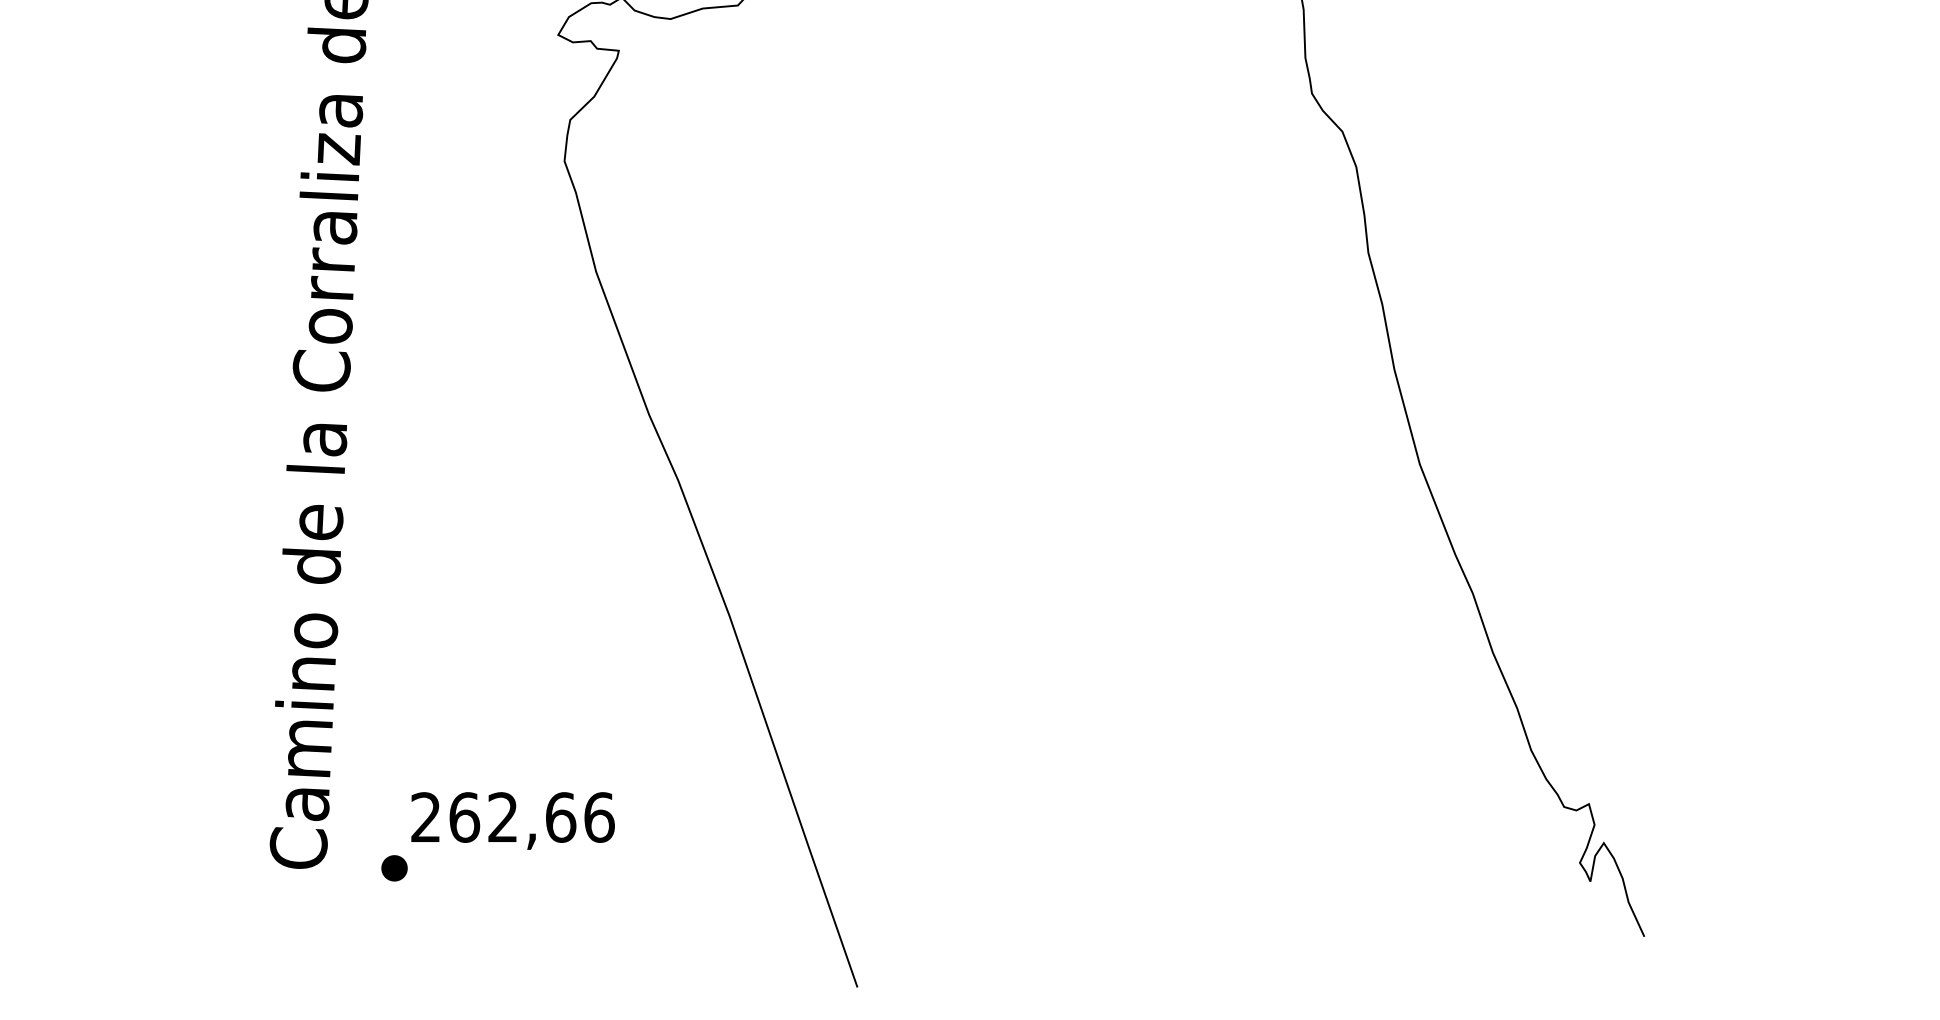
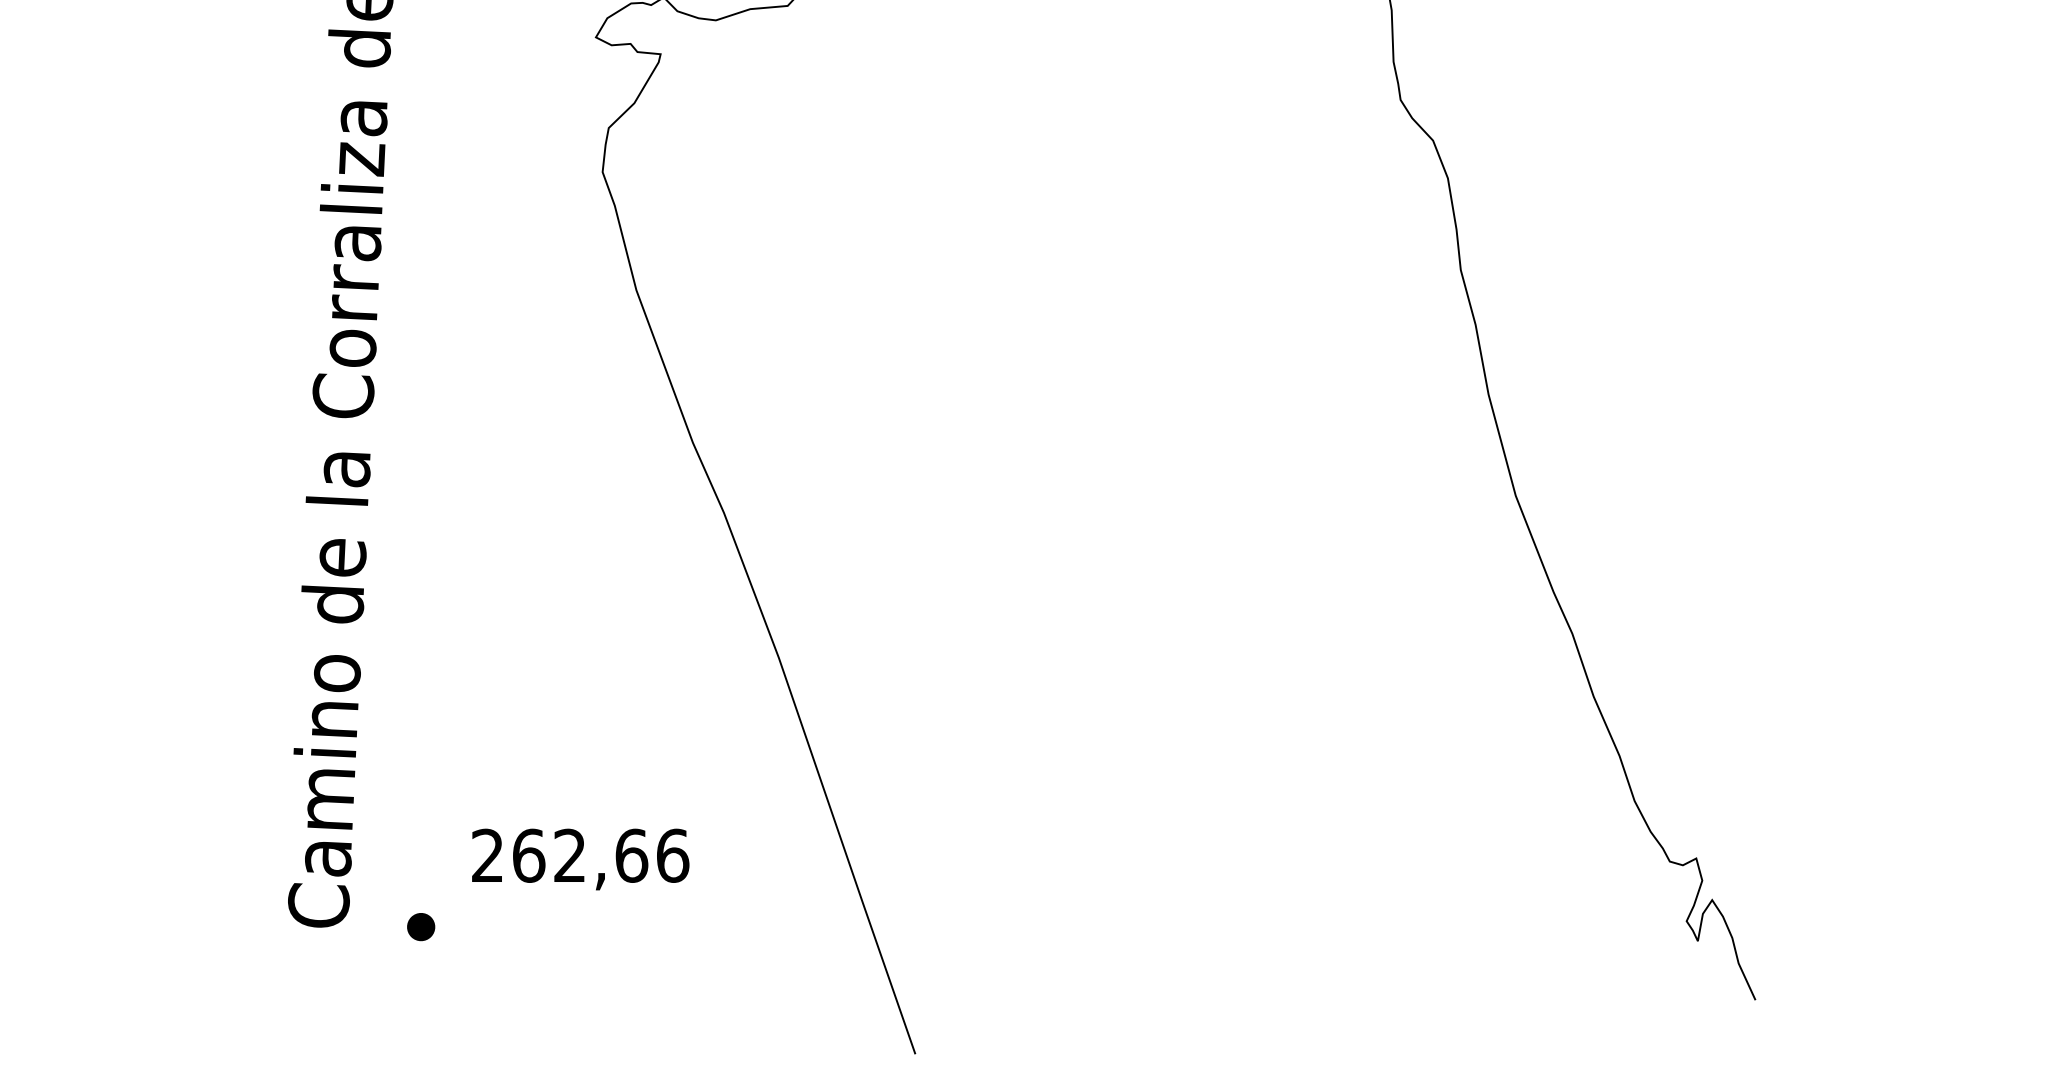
text: (512, 820) -> (580, 859), moved

